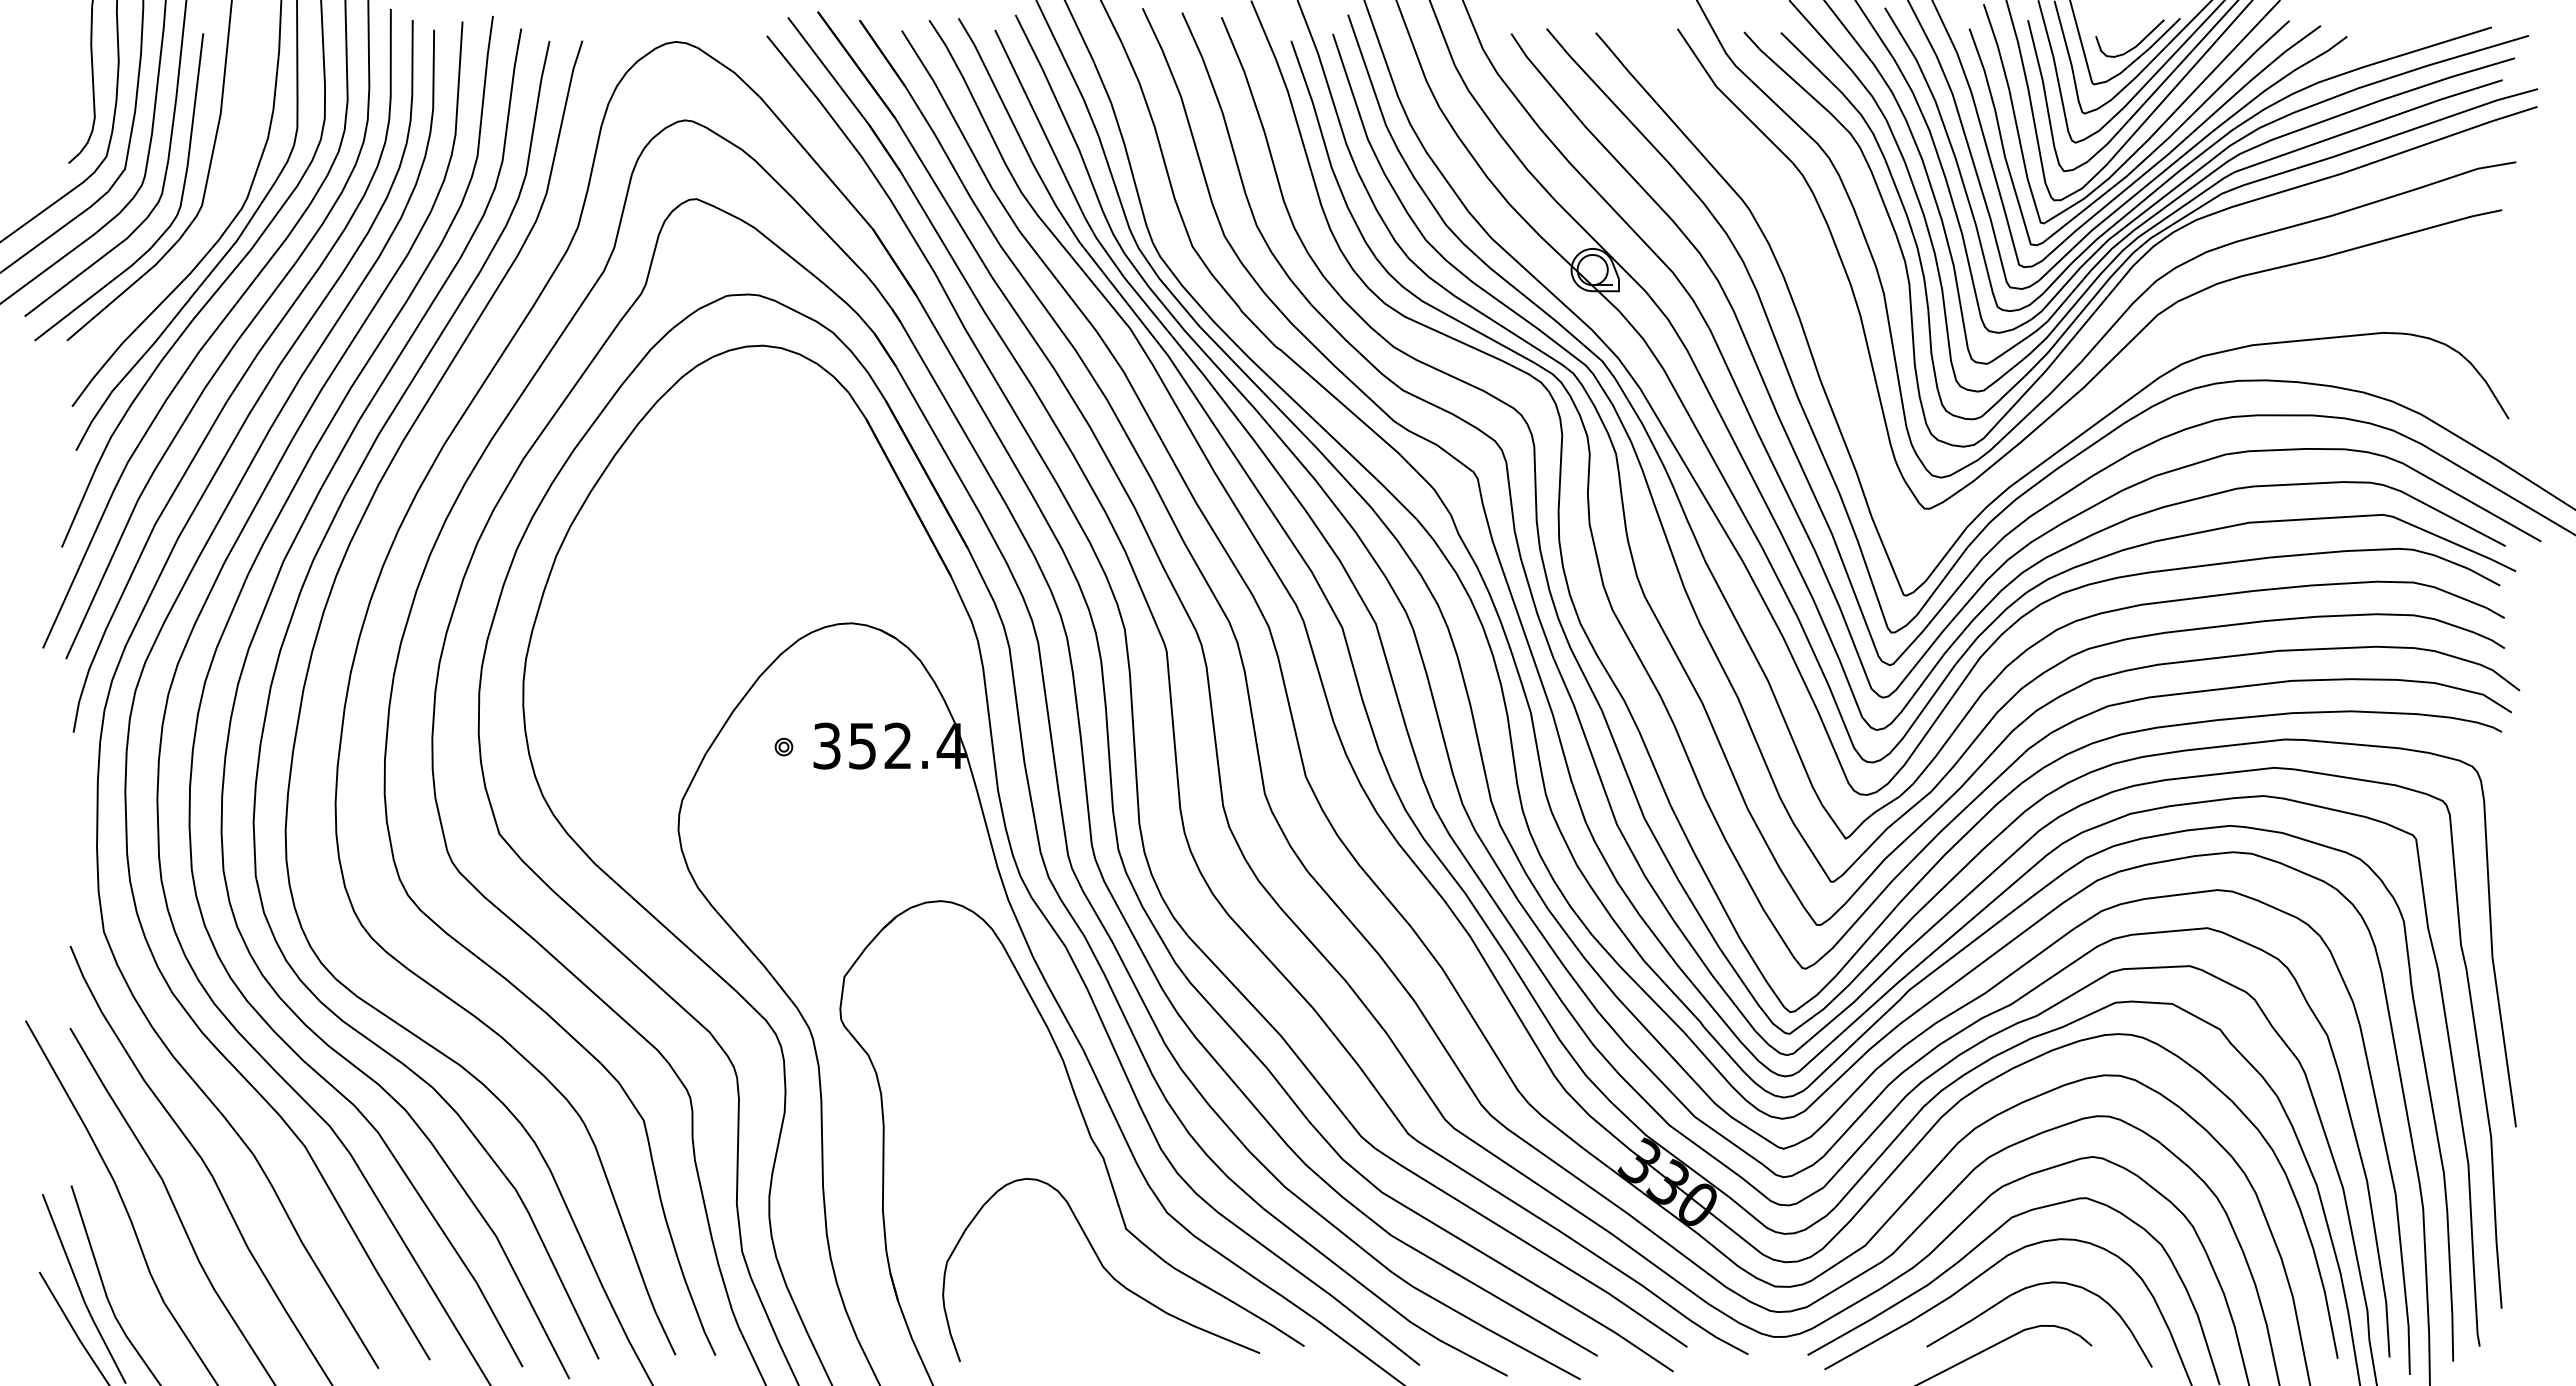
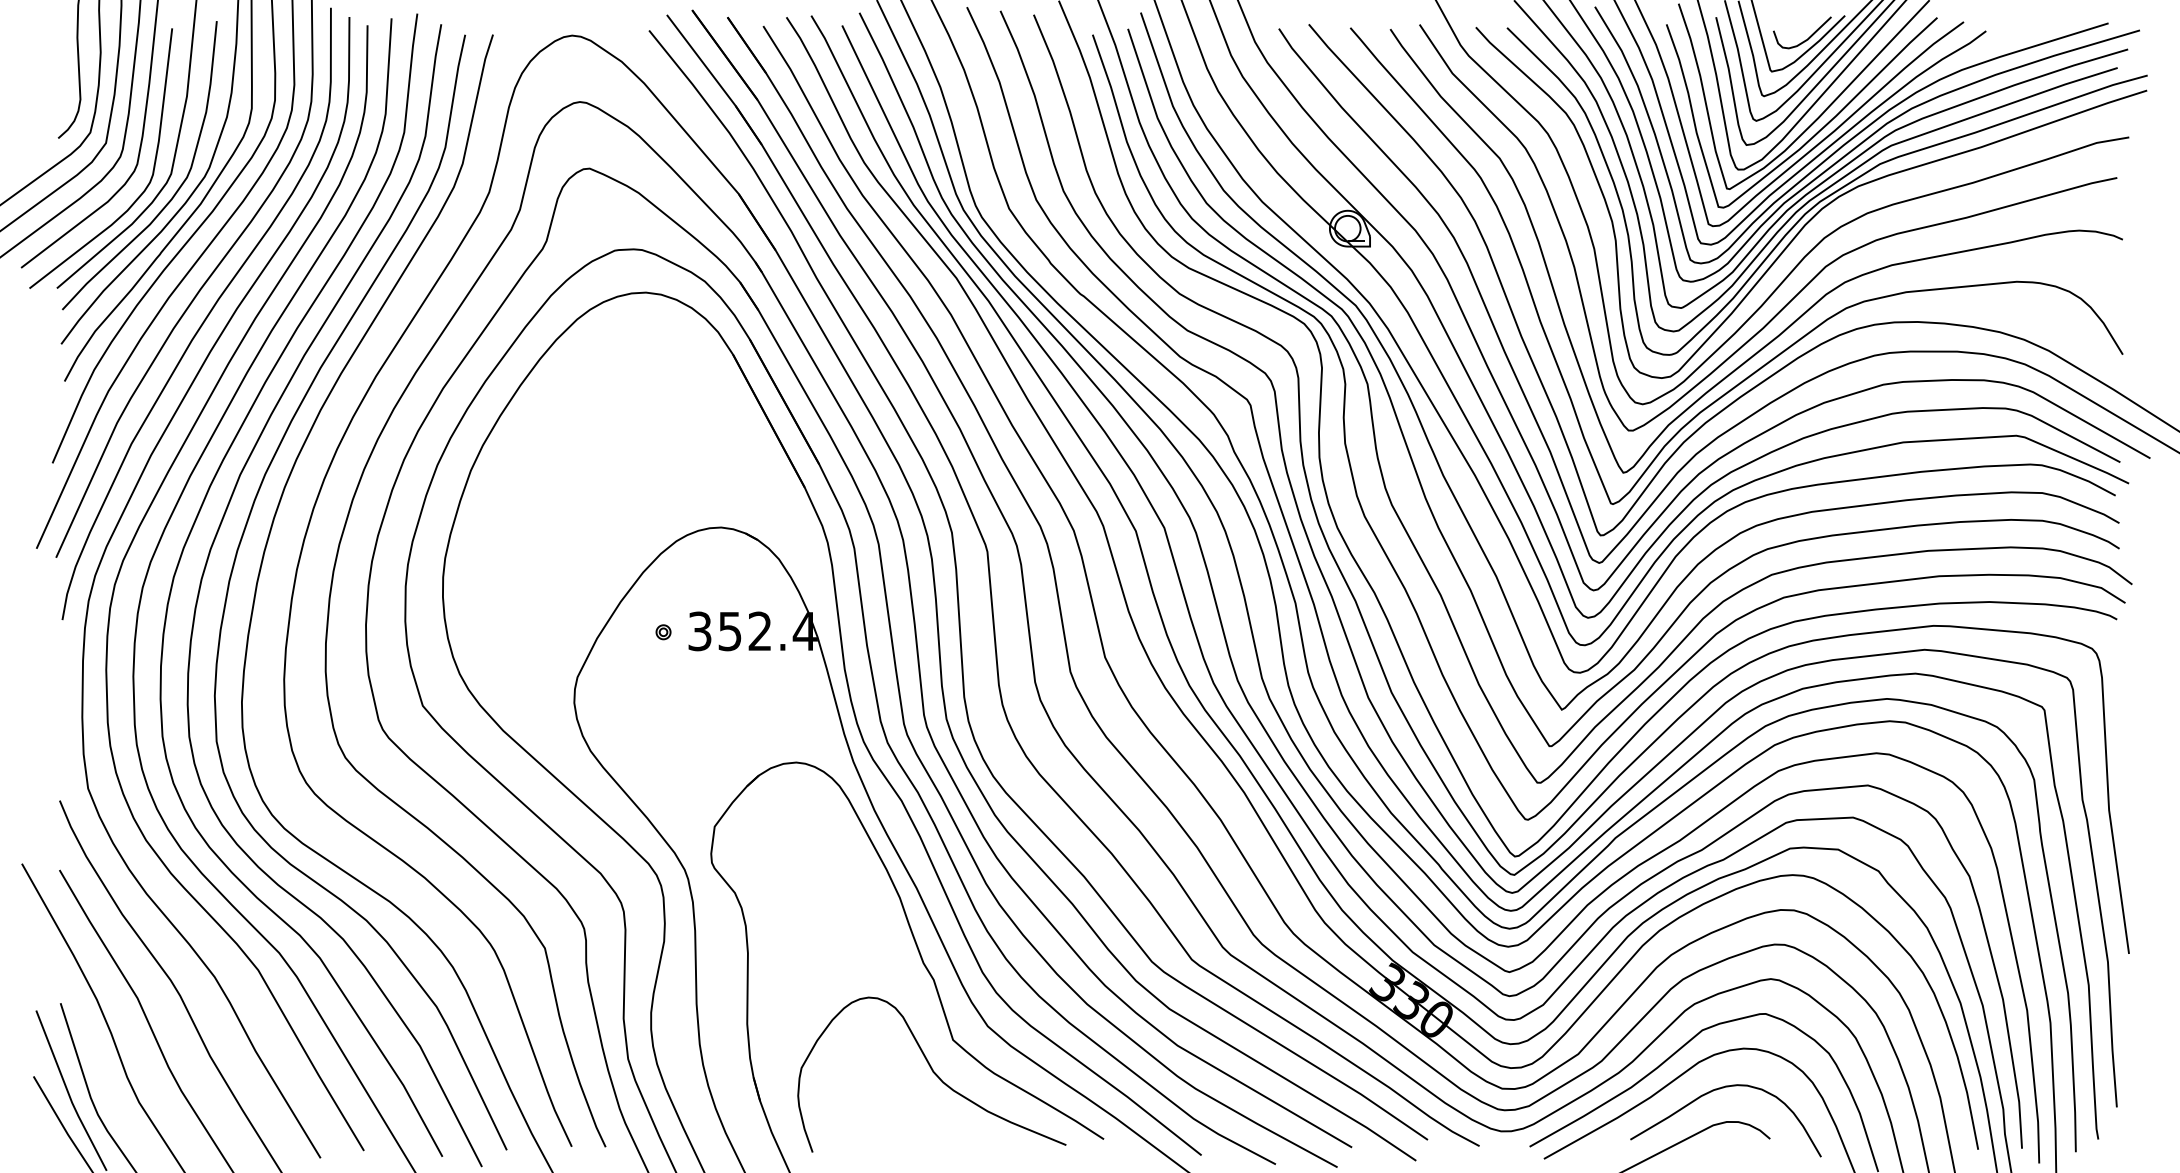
curve: (209, 223) -> (177, 189), added
curve: (2132, 368) -> (1804, 311), added

